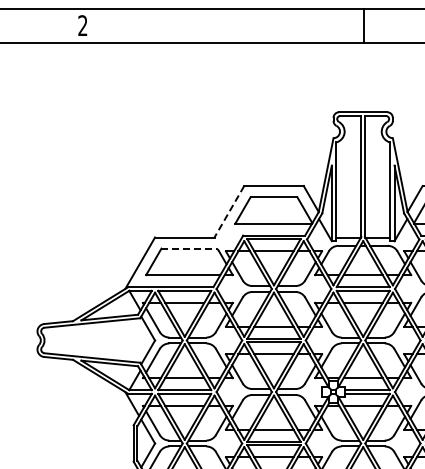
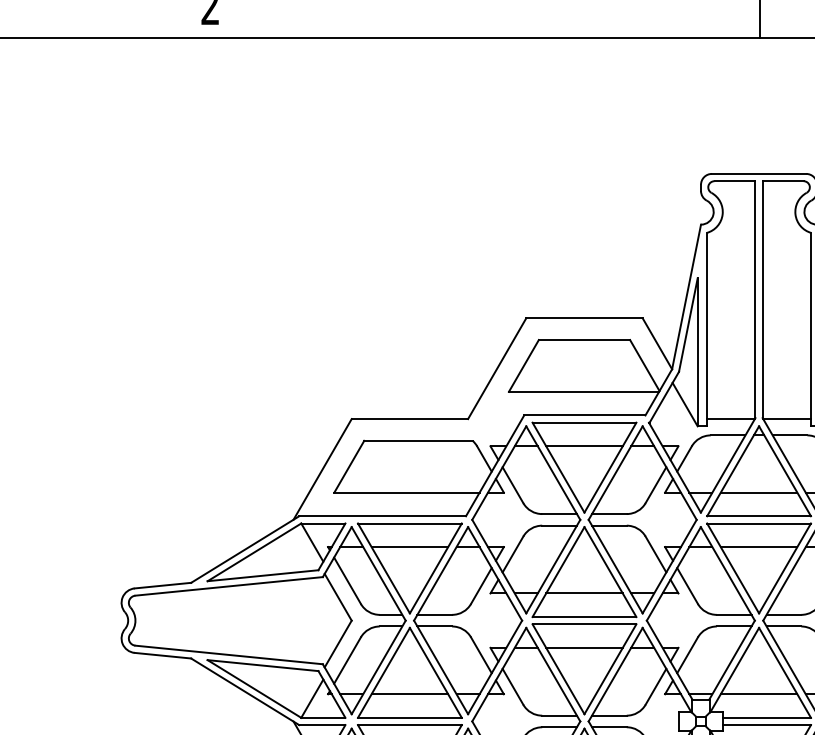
line: (229, 211) -> (497, 368), dashed -> solid
line: (189, 248) -> (419, 440), dashed -> solid

